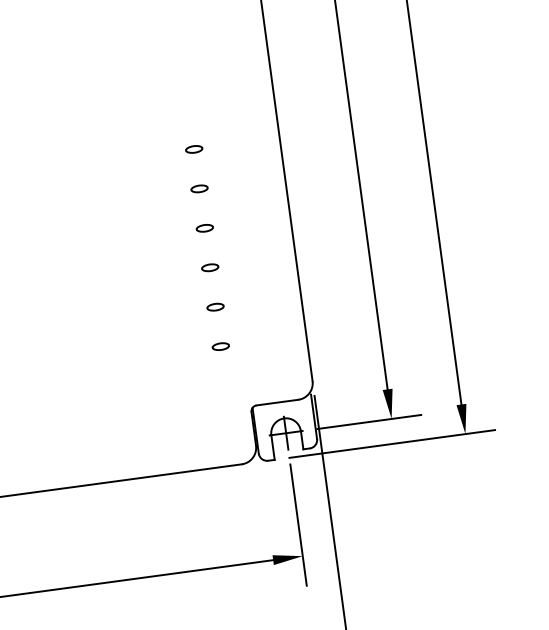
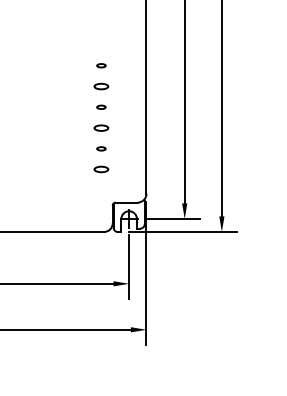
part: (199, 188) -> (101, 86), size x1.6
part: (210, 266) -> (101, 127), size x1.6
part: (220, 346) -> (101, 169), size x1.6

